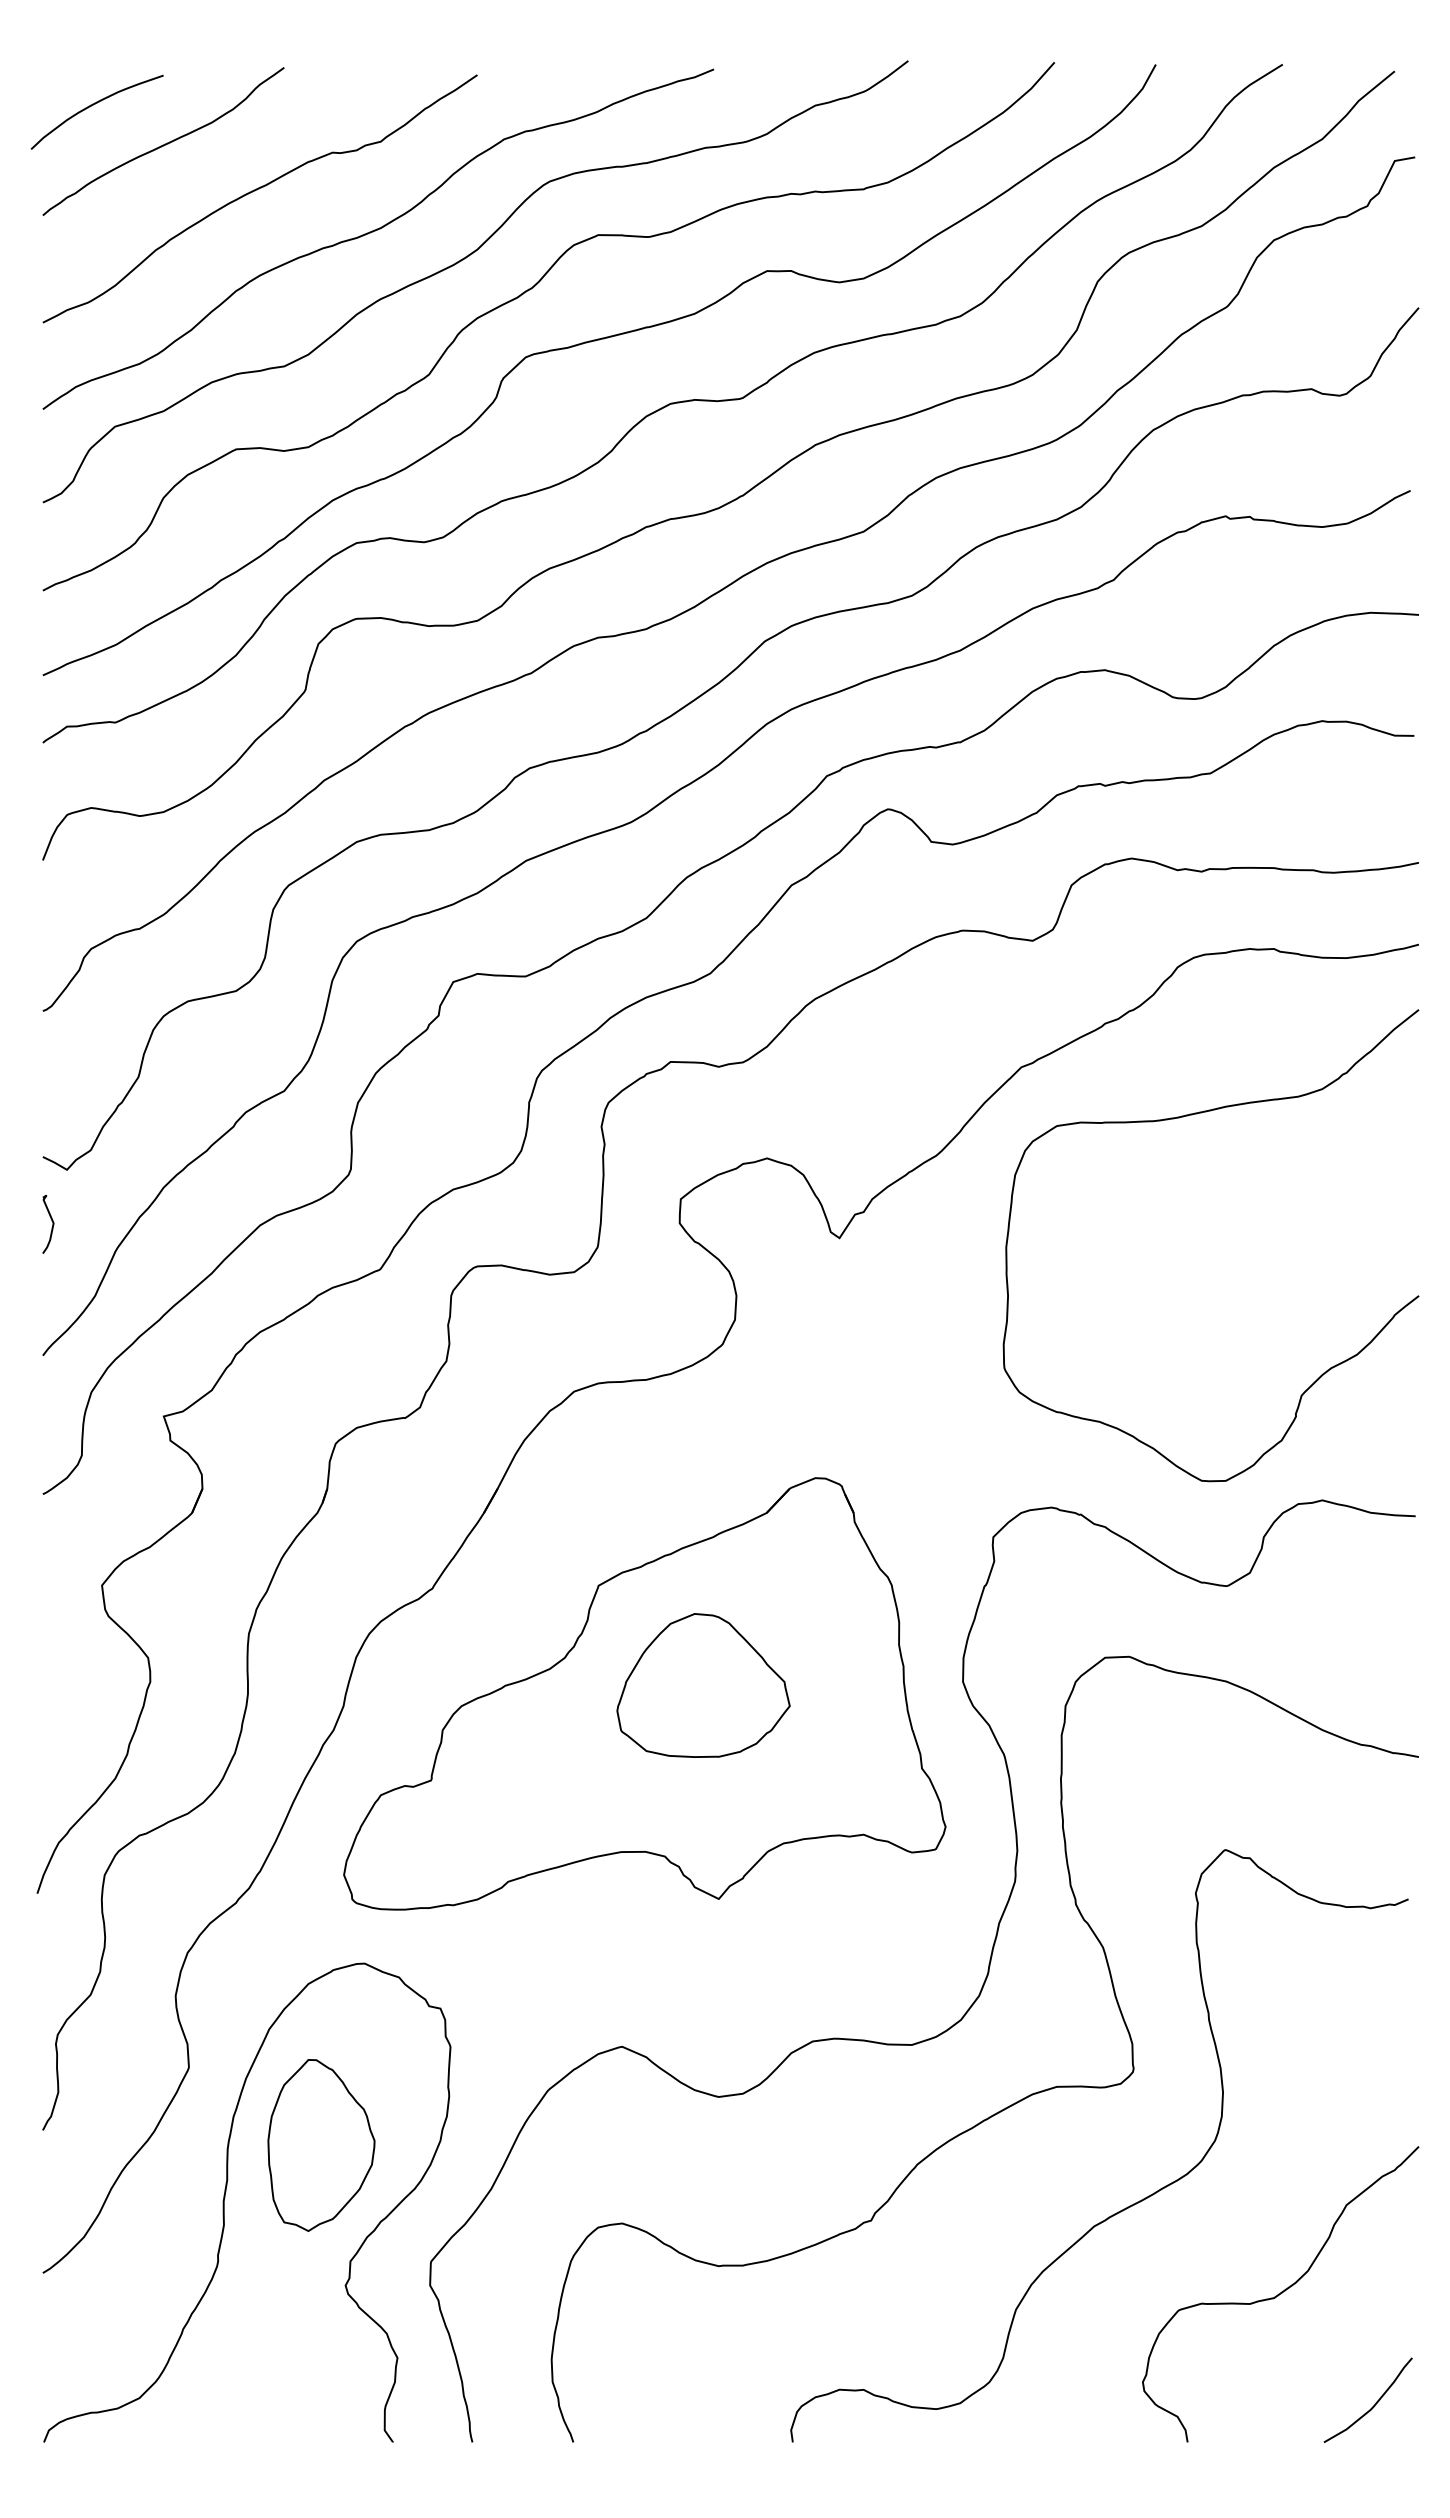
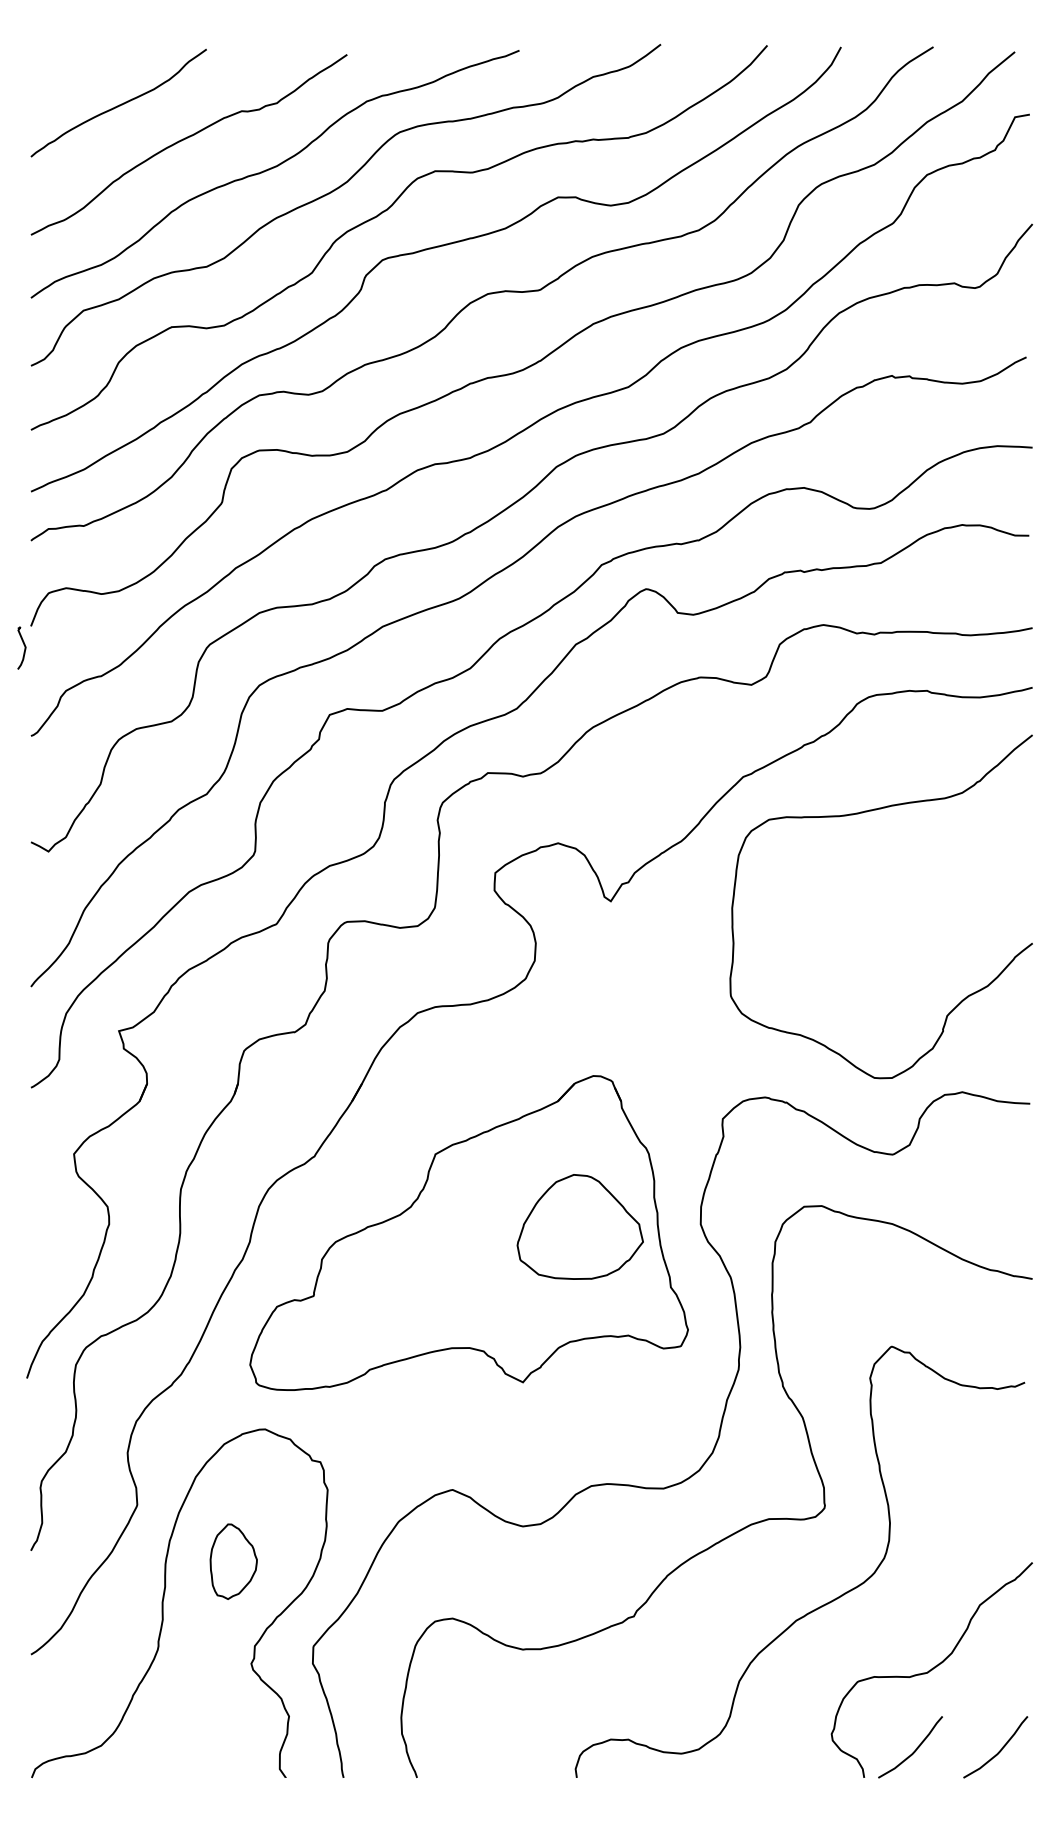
curve: (93, 105) -> (67, 76), removed
curve: (52, 1224) -> (24, 648), moved
part: (703, 1685) -> (580, 1226), moved
part: (321, 2145) -> (233, 1561), size x0.6
curve: (1256, 2405) -> (914, 1751), added

